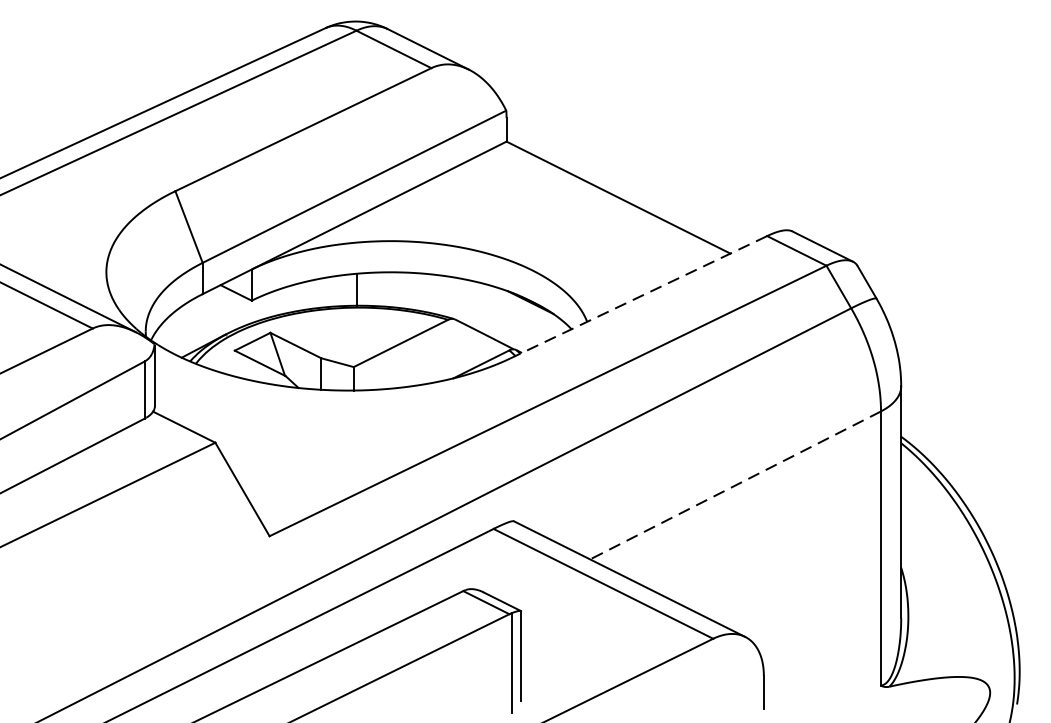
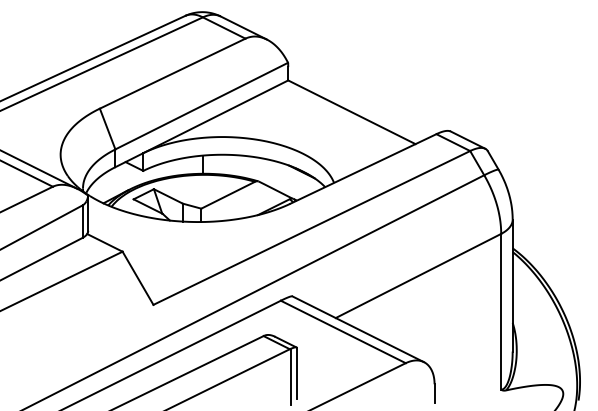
line: (638, 298) -> (363, 169), dashed -> solid
line: (735, 484) -> (418, 275), dashed -> solid

